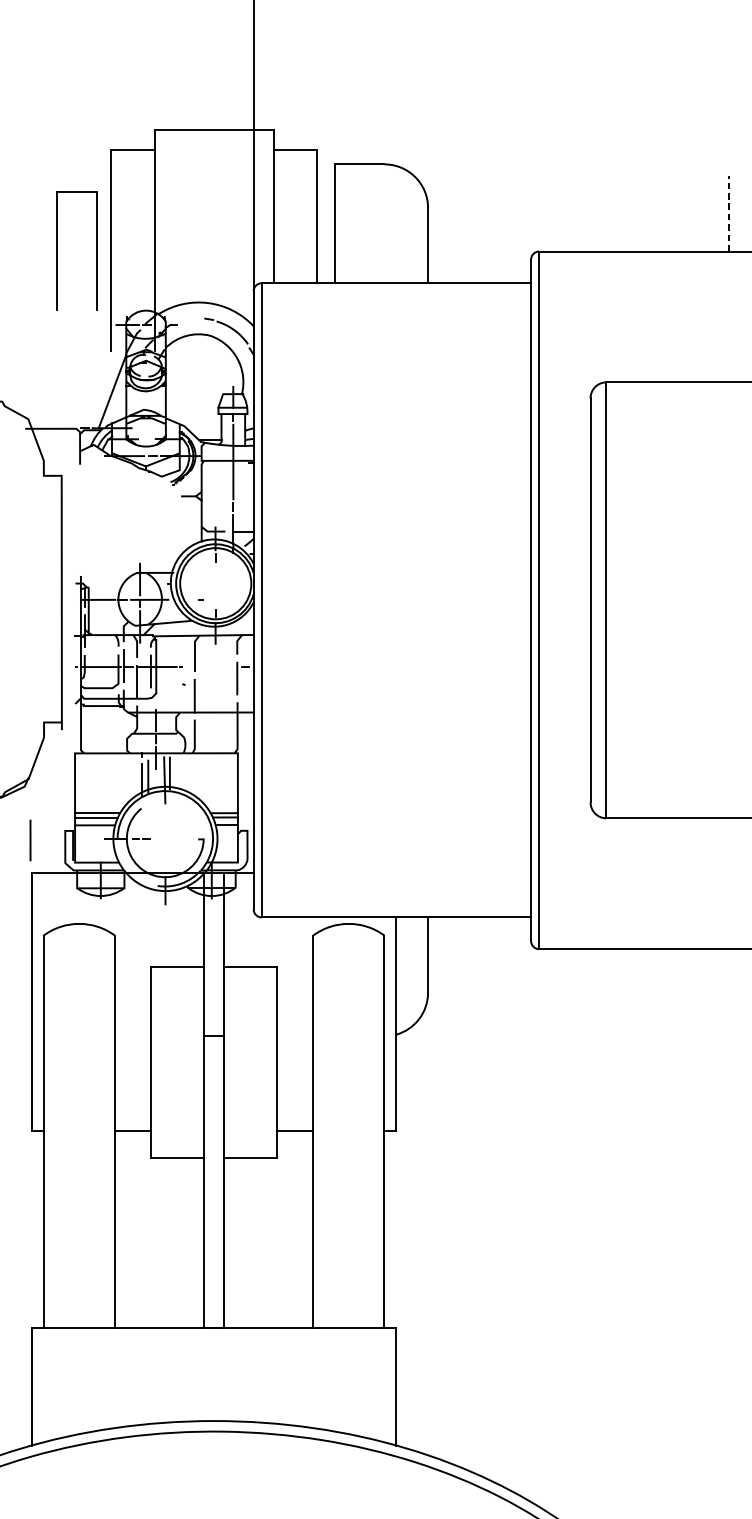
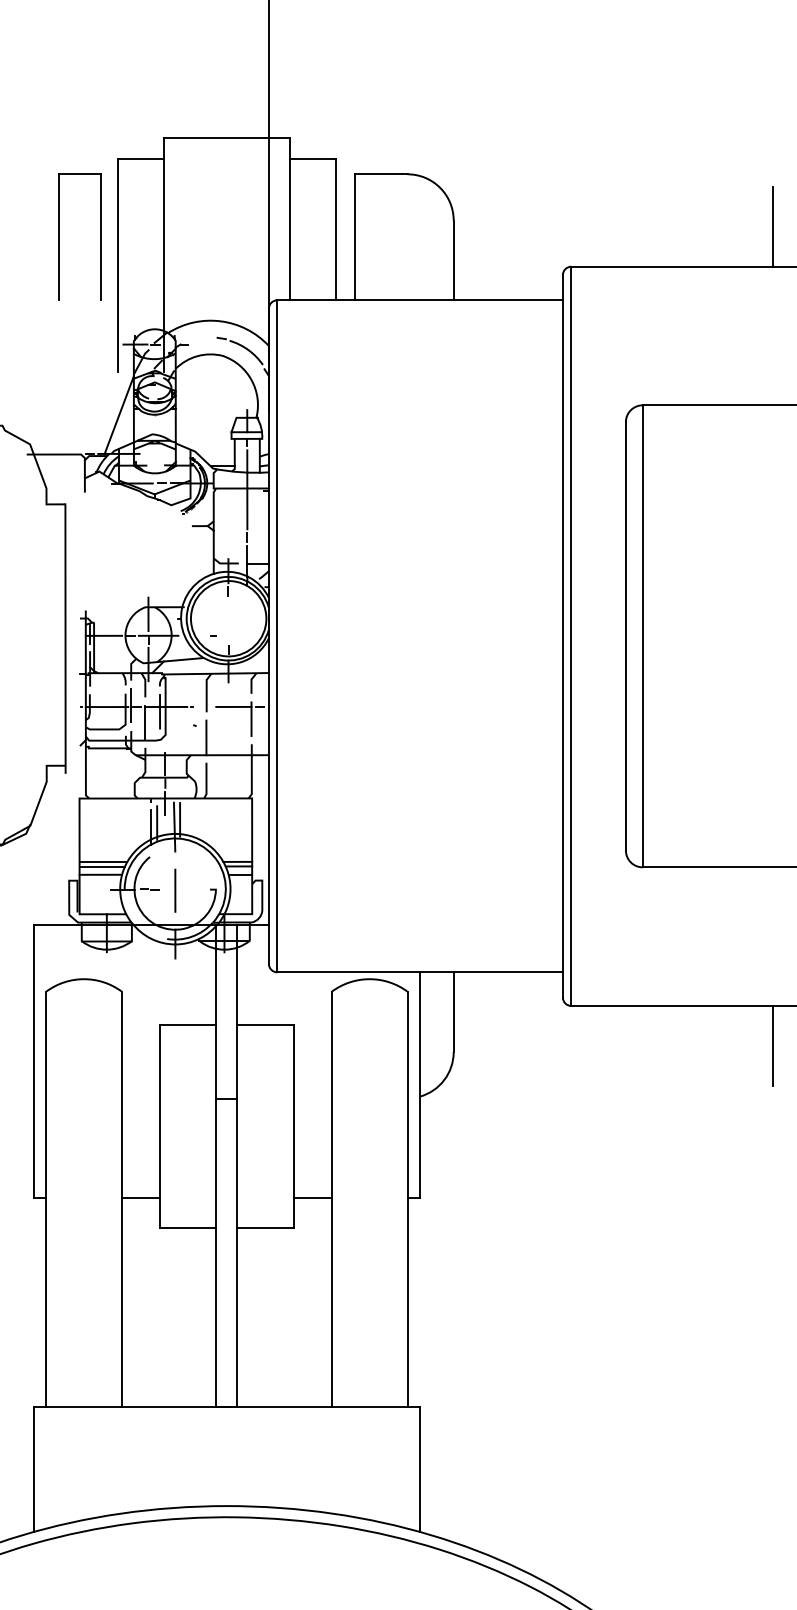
line: (728, 213) -> (772, 226), dashed -> solid
part: (58, 250) -> (59, 236), moved
line: (220, 666) -> (233, 706), added
line: (30, 840) -> (175, 890), moved
line: (728, 986) -> (772, 1045), added

